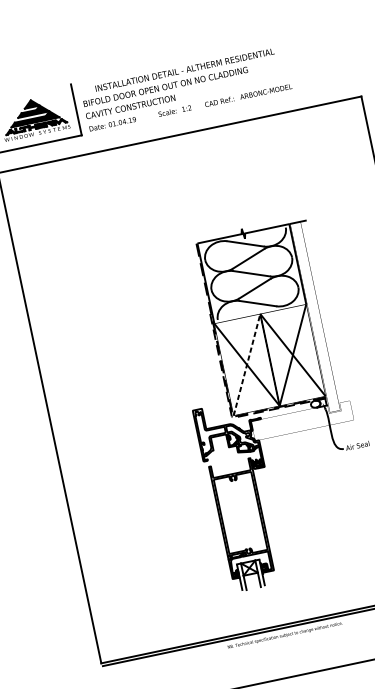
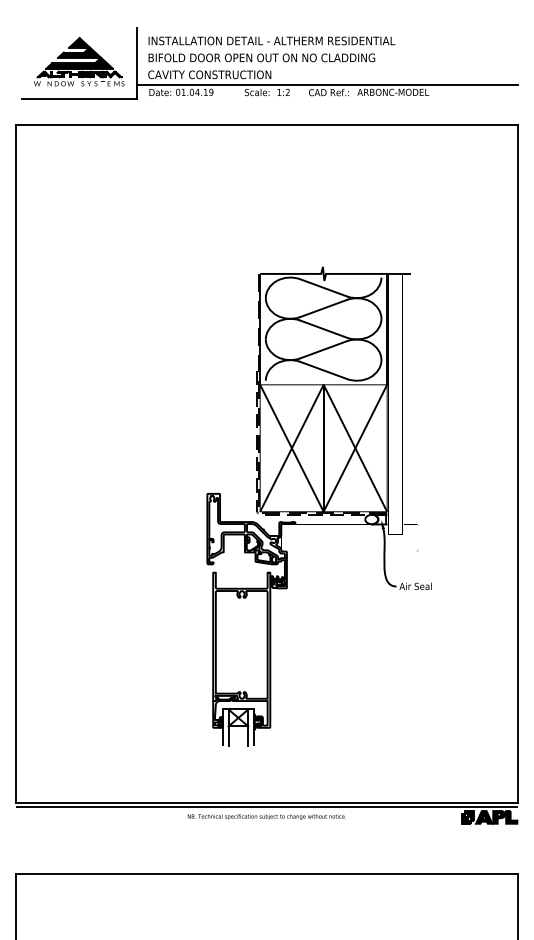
text: (184, 69) -> (271, 40), moved
line: (217, 96) -> (327, 84), added
line: (246, 365) -> (291, 448), dashed -> solid

